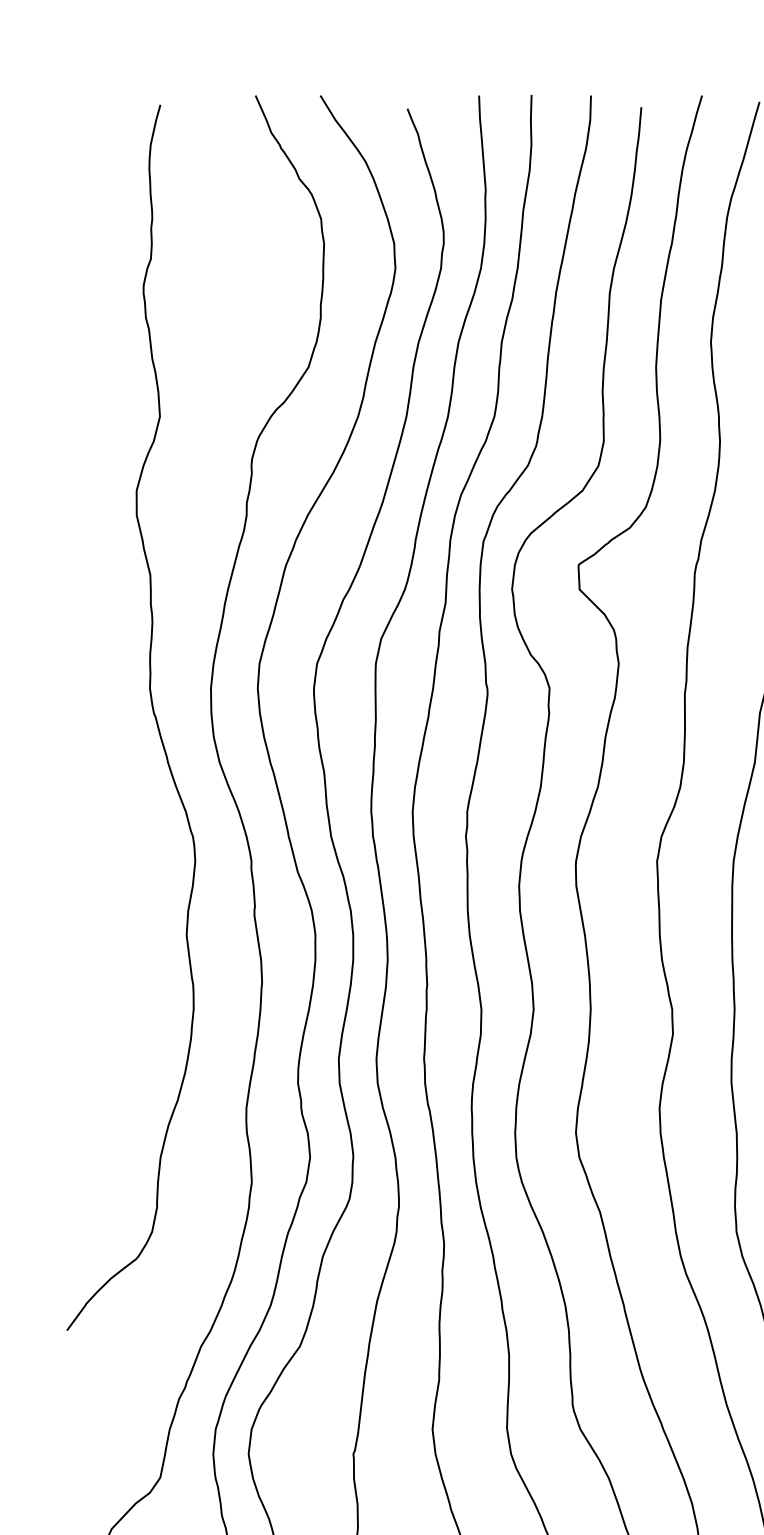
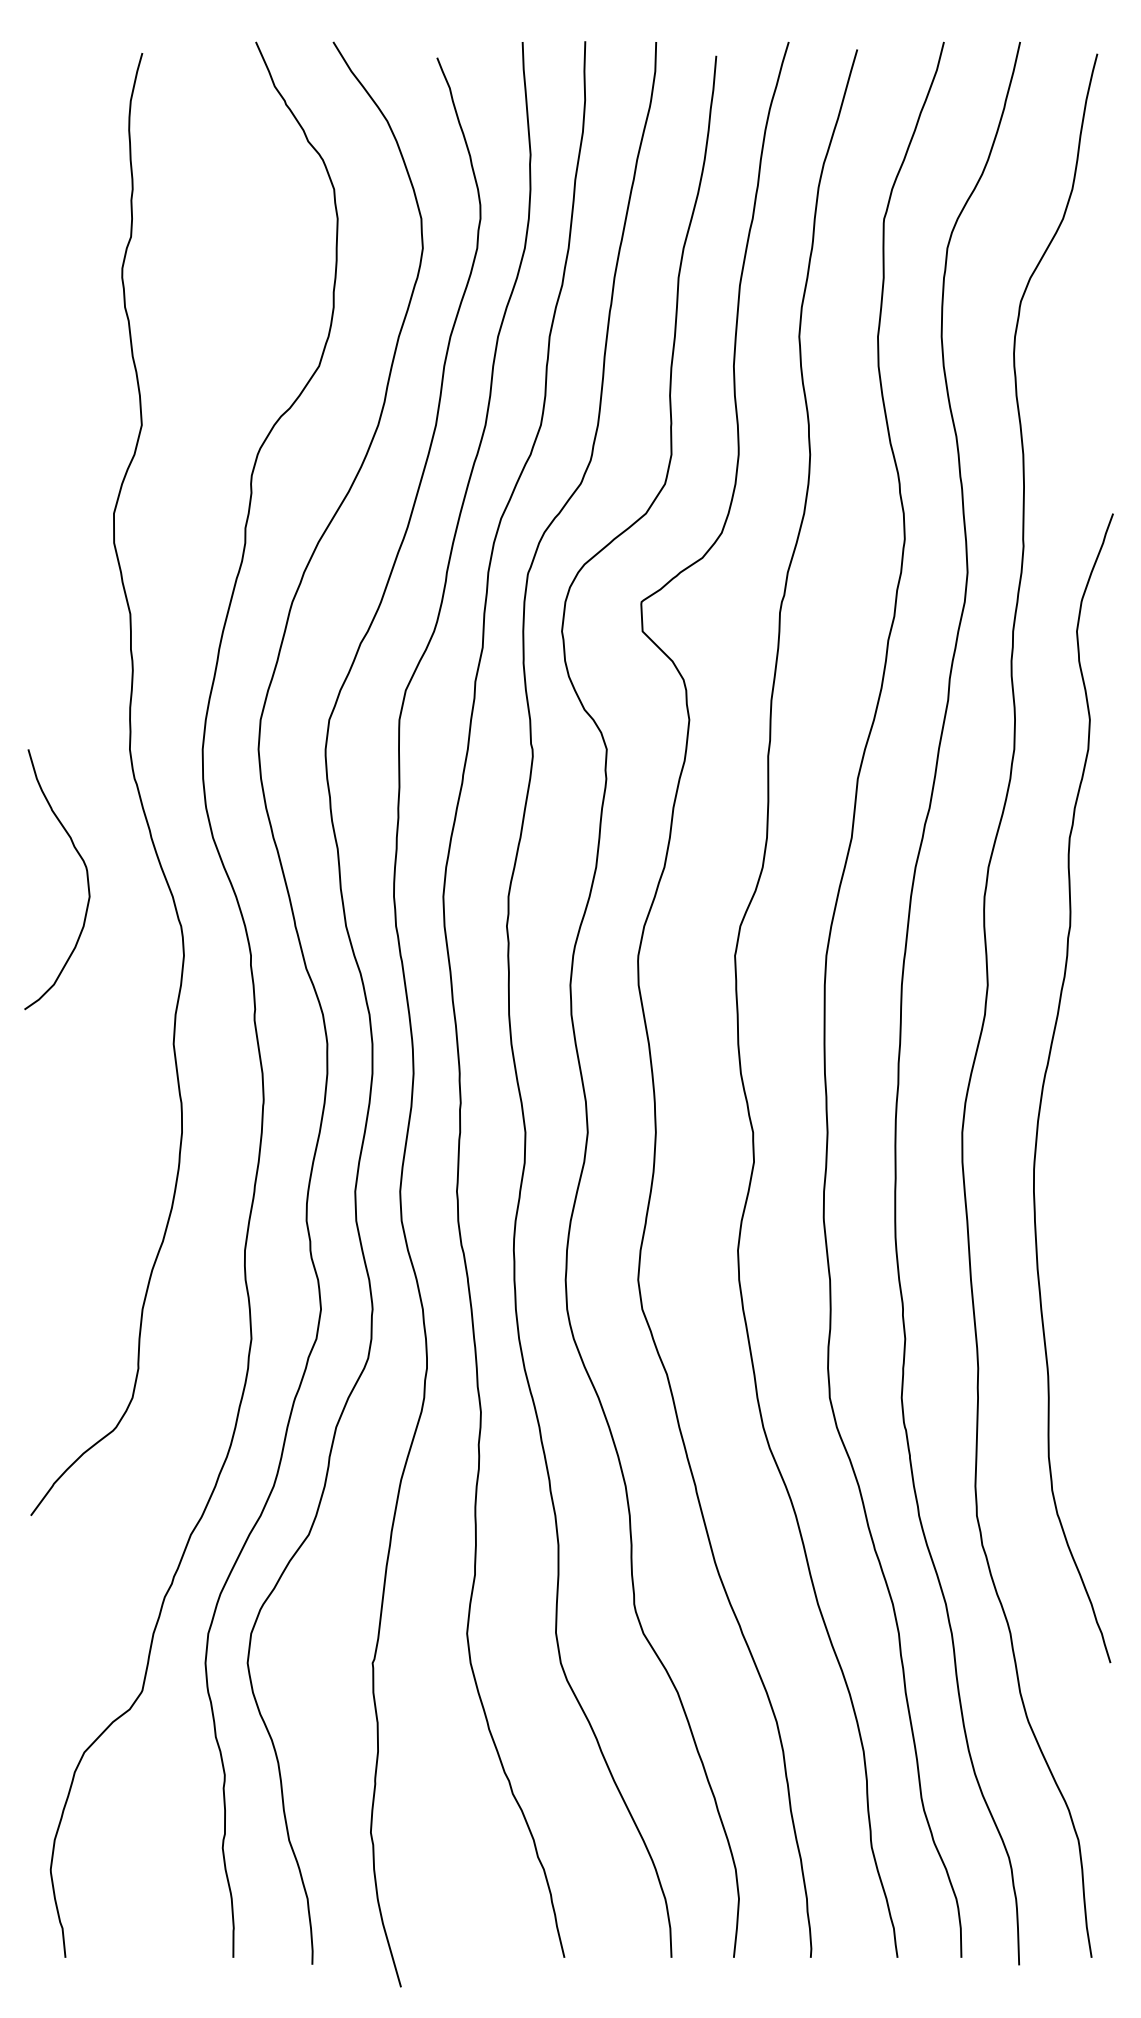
curve: (113, 795) -> (86, 877), added

